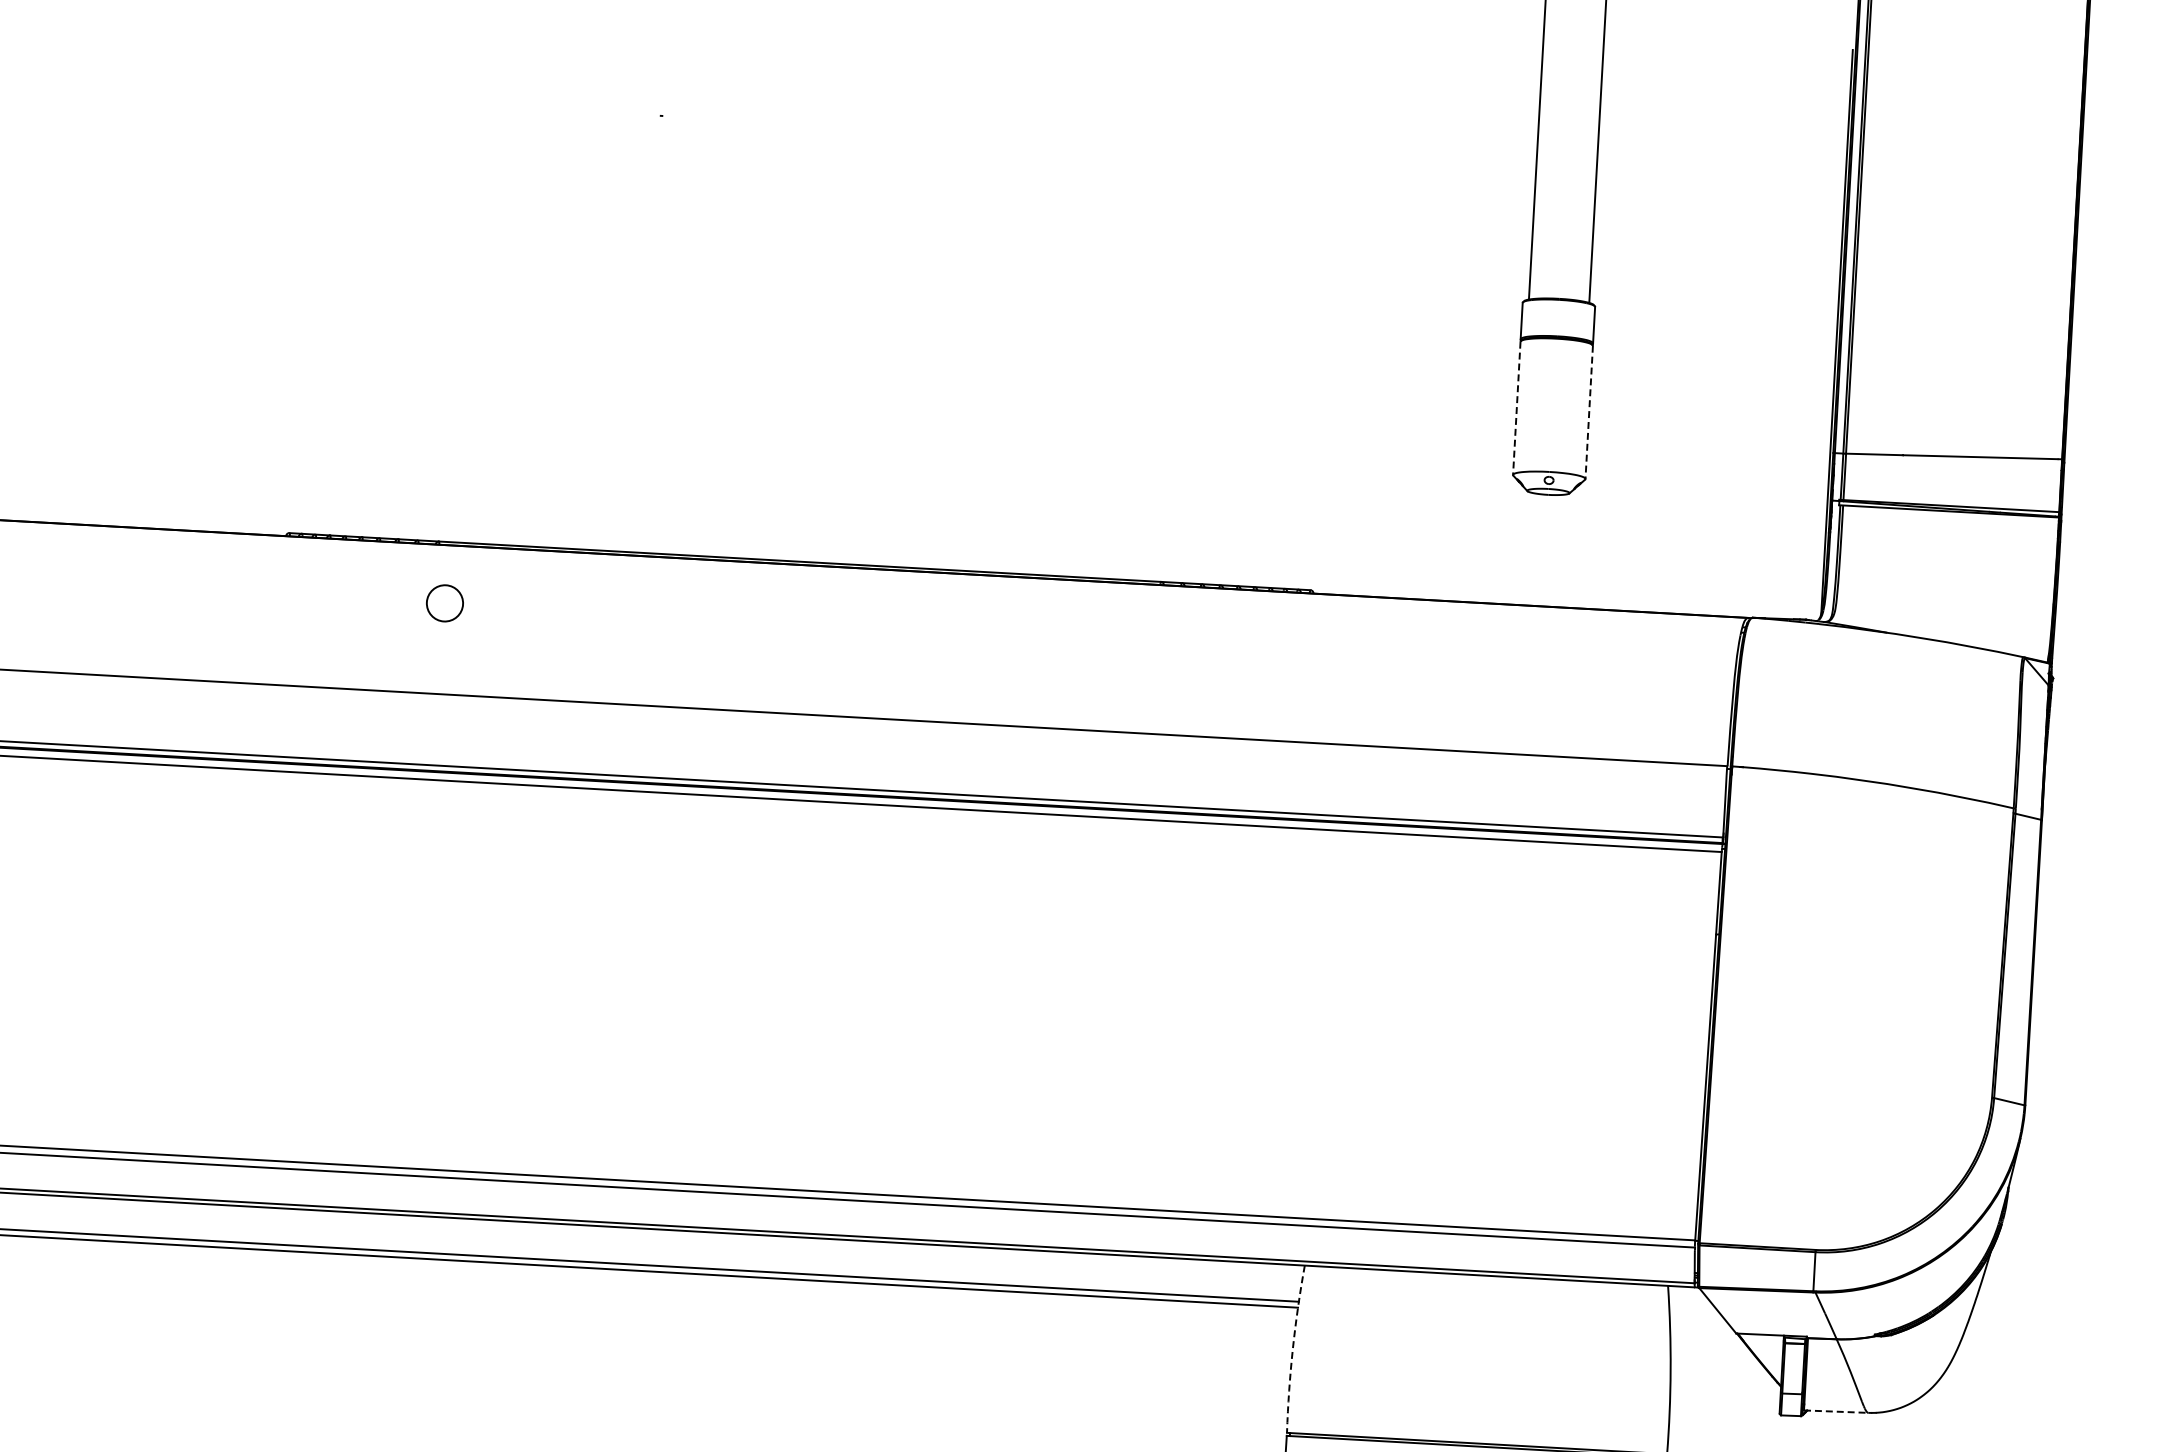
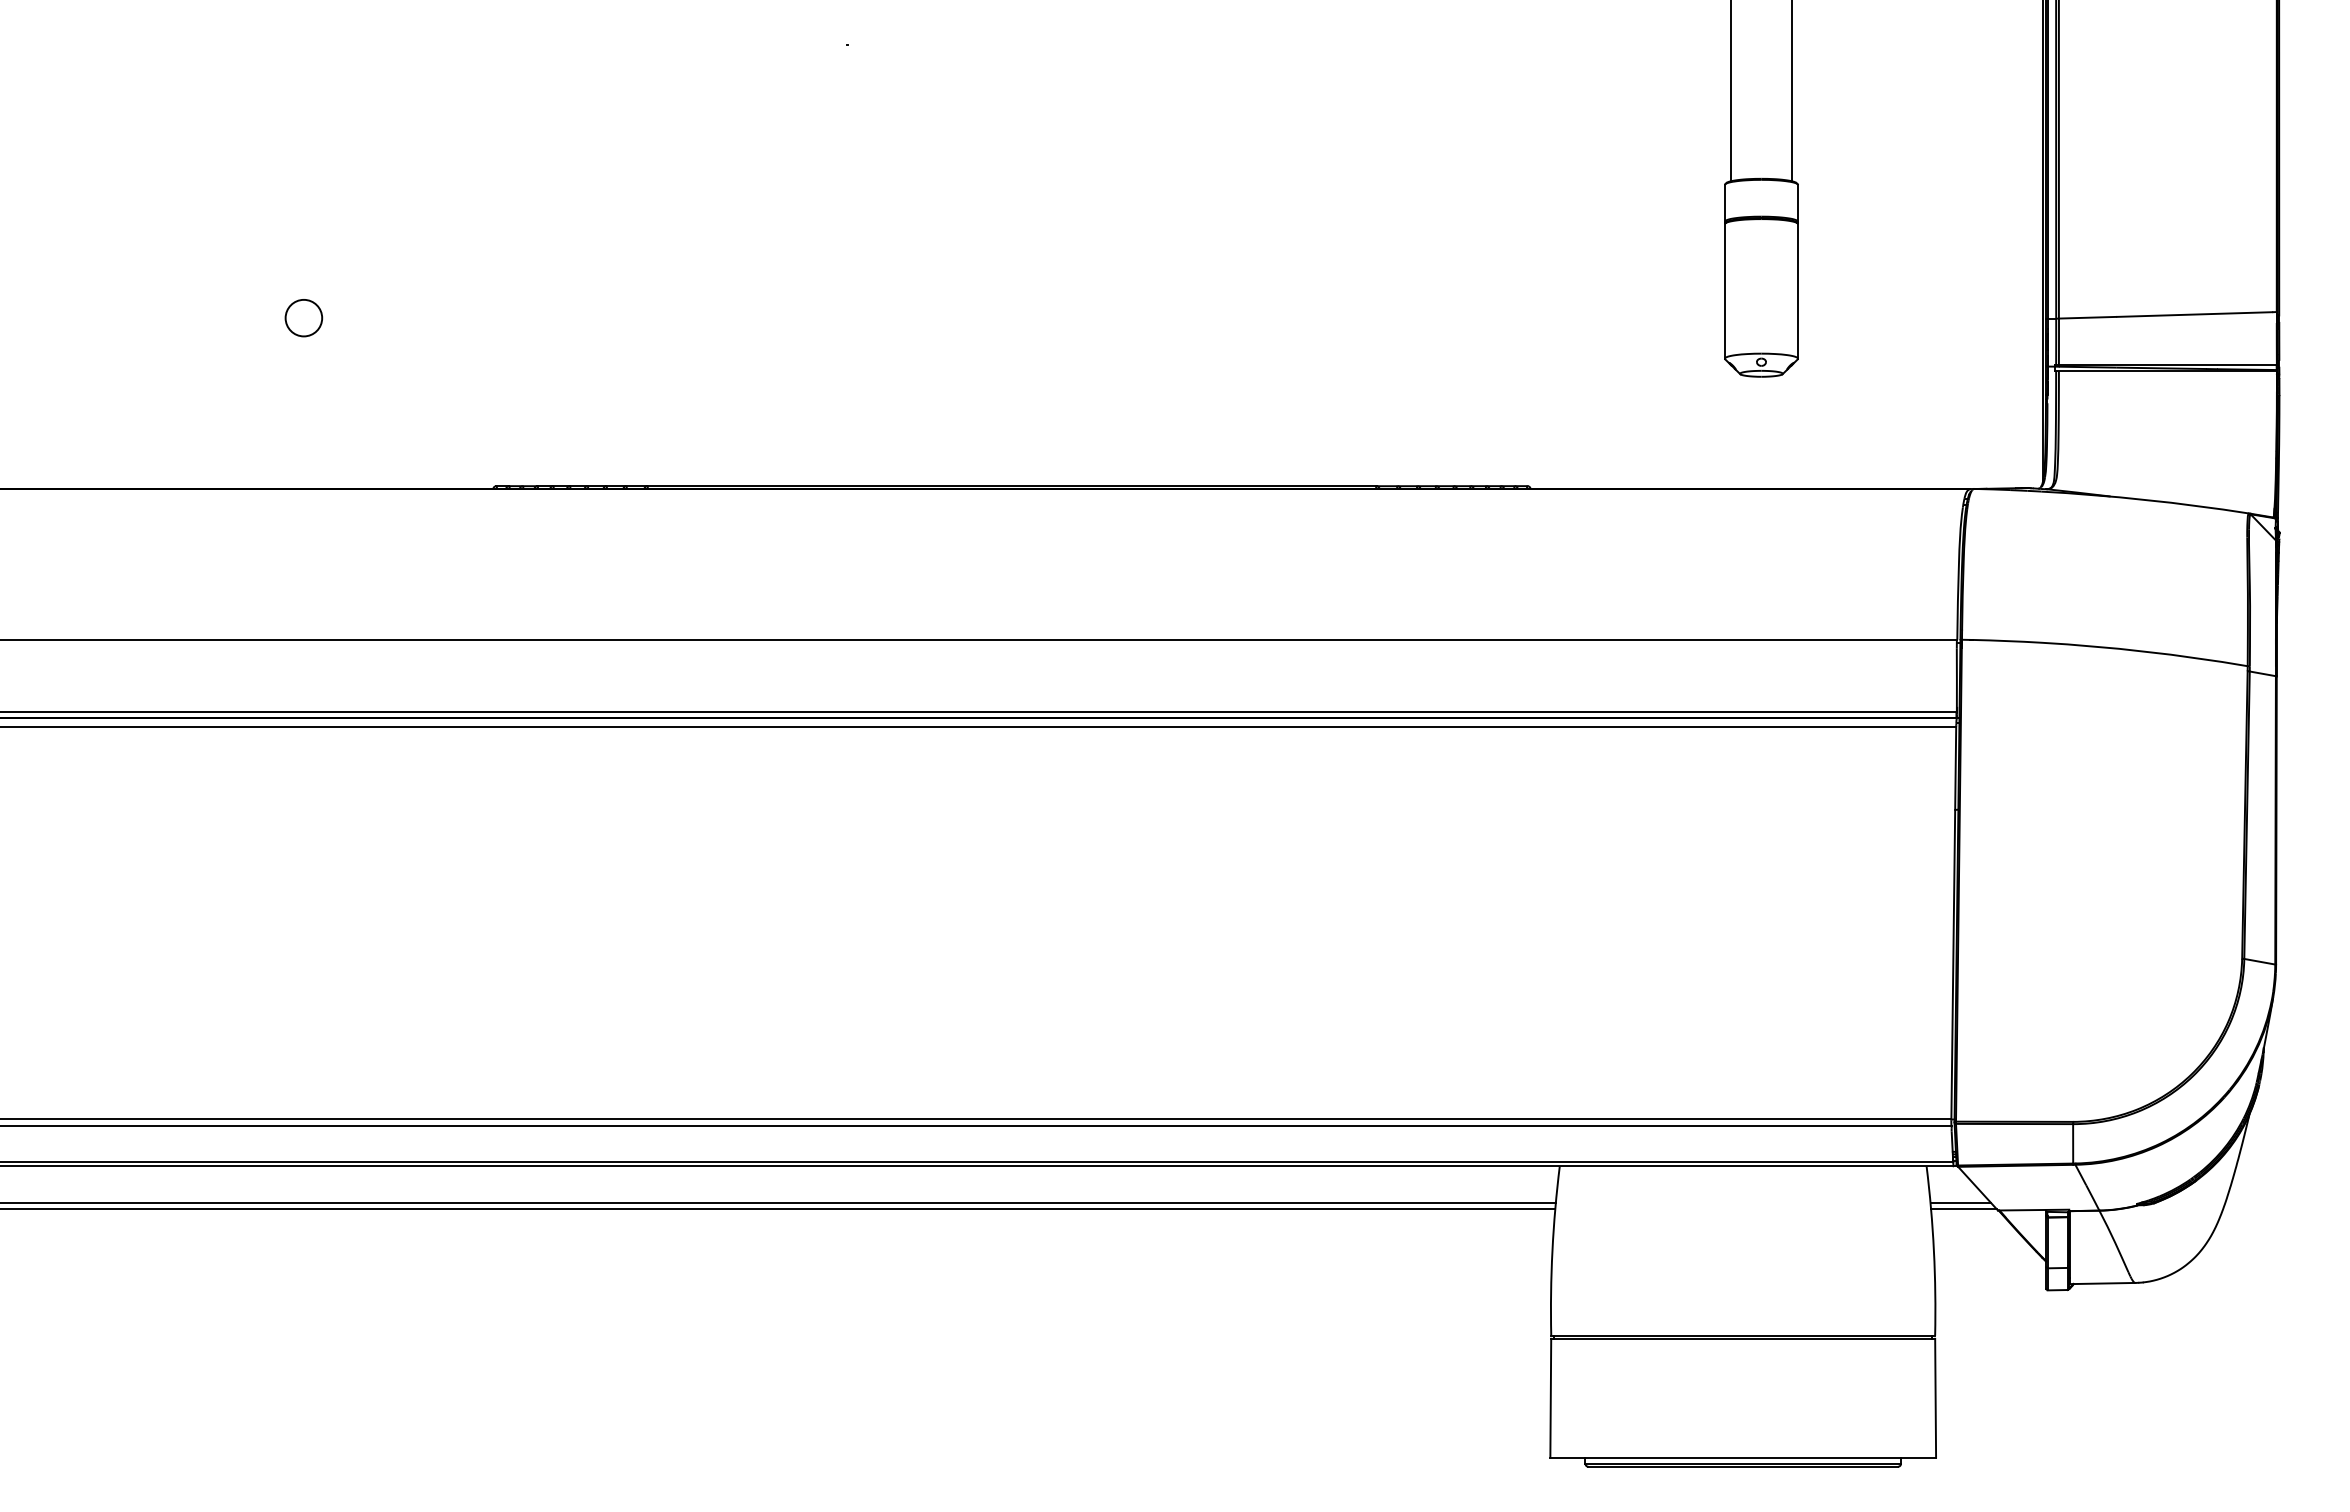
line: (1516, 408) -> (1724, 291), dashed -> solid
line: (1589, 412) -> (1798, 291), dashed -> solid
circle: (444, 603) -> (303, 318), moved
line: (1699, 1324) -> (1960, 1203), added
line: (1702, 1330) -> (1963, 1209), added
arc: (1292, 1348) -> (1552, 1250), dashed -> solid
line: (1836, 1411) -> (2103, 1283), dashed -> solid

